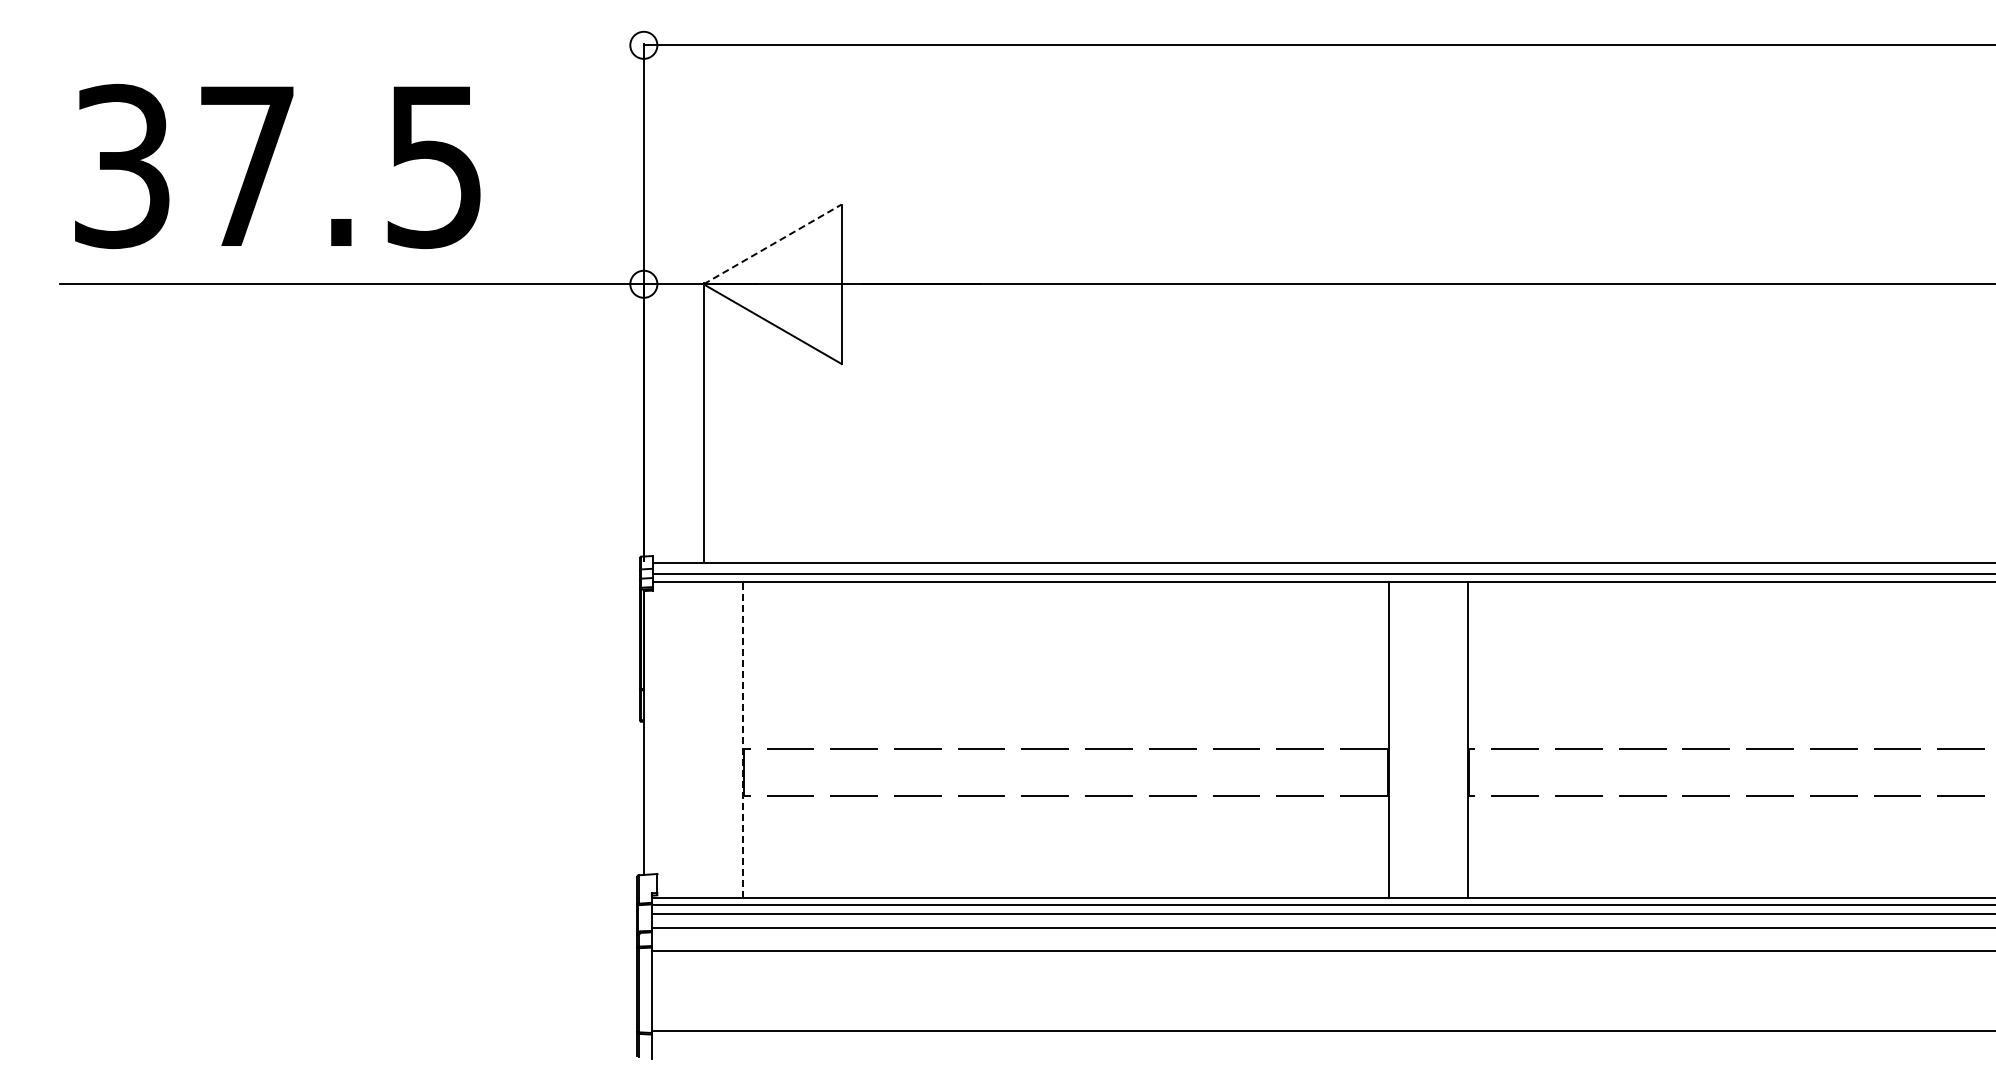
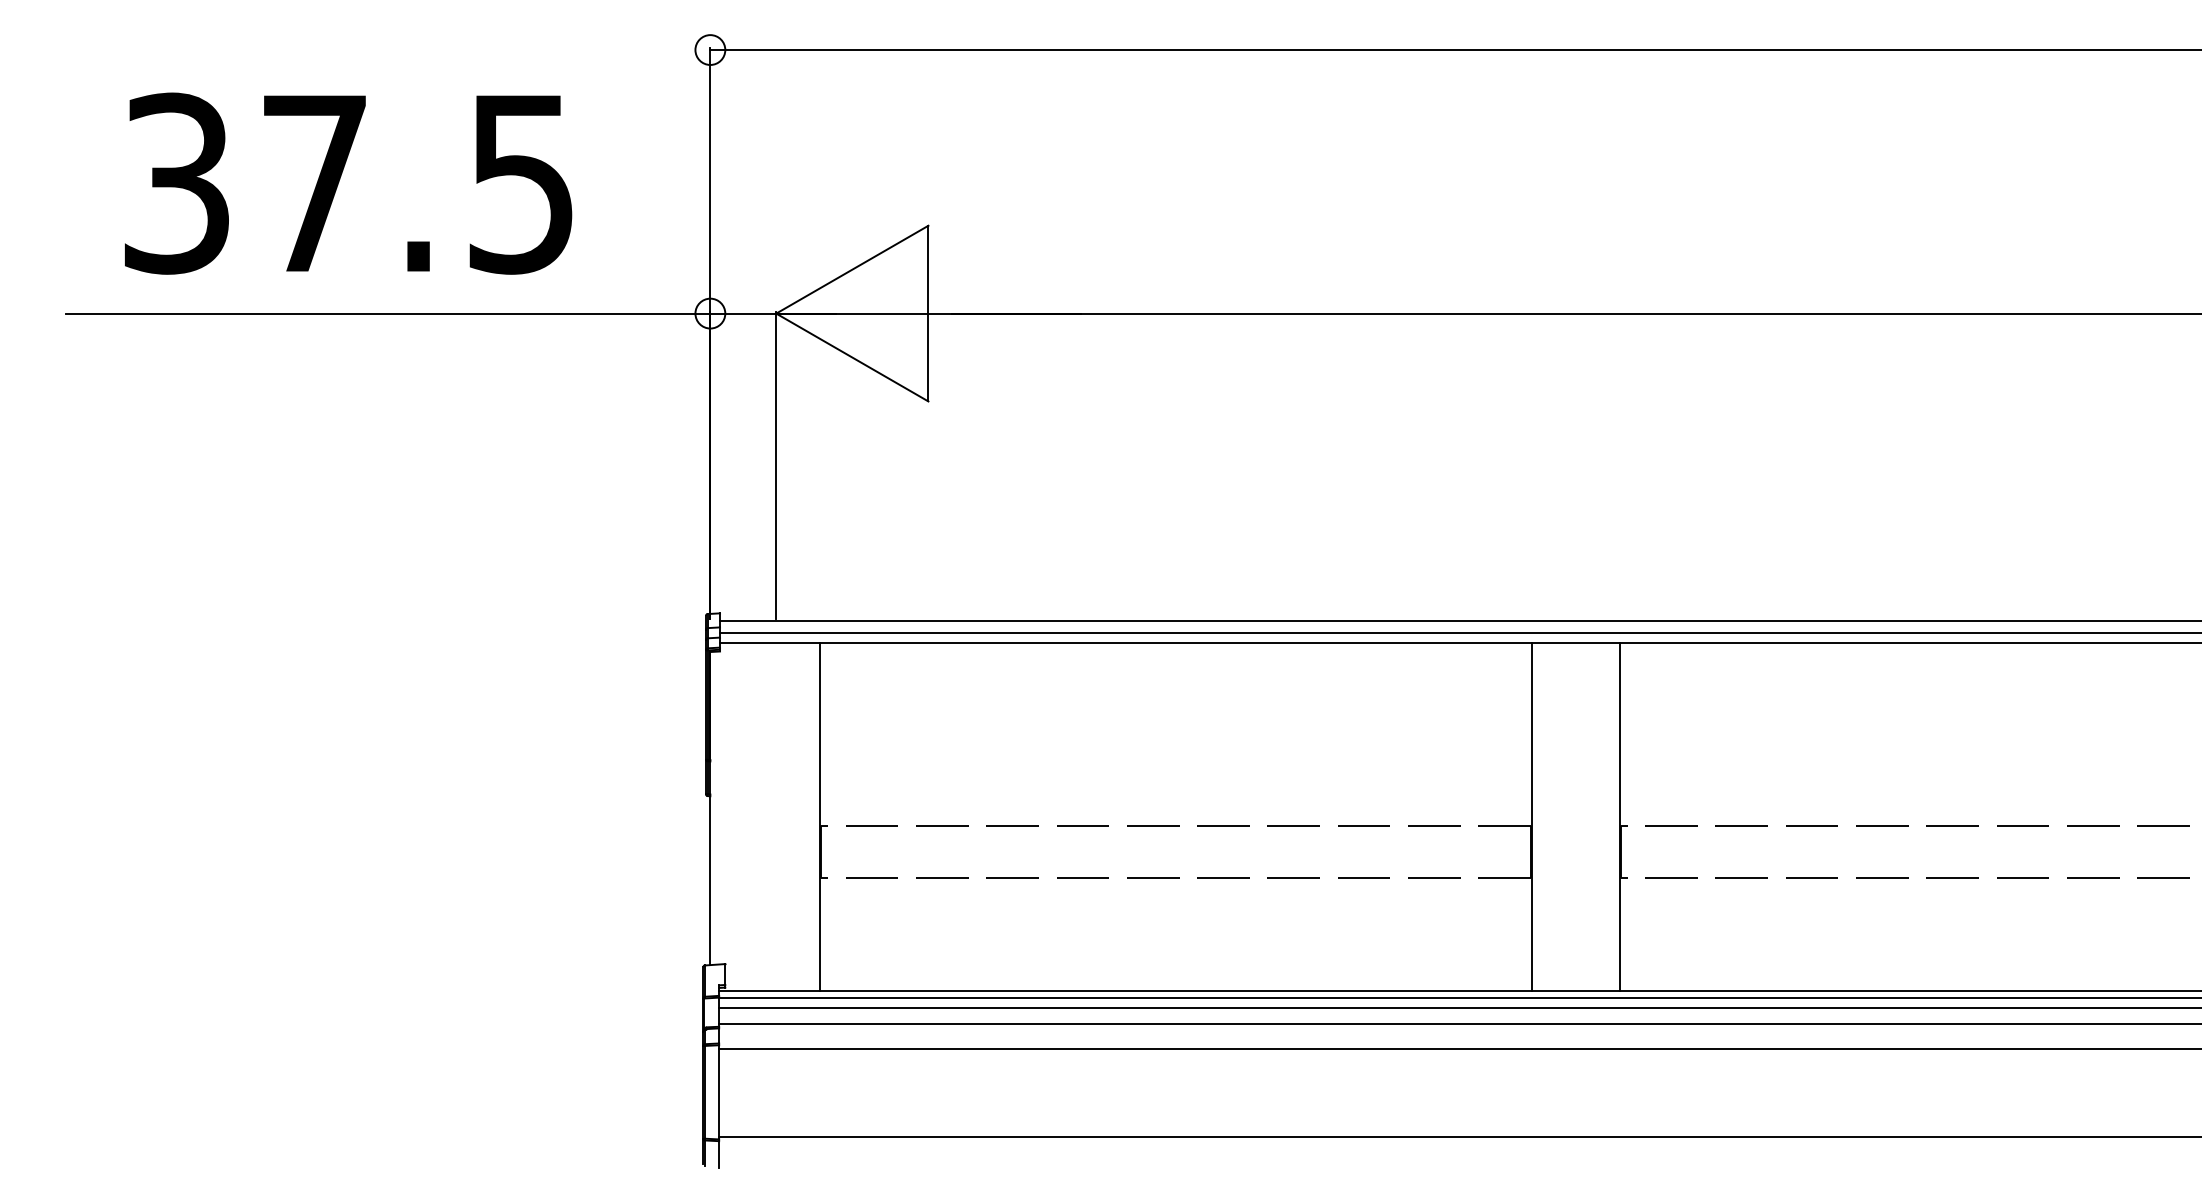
text: (277, 166) -> (348, 183), moved
line: (772, 244) -> (852, 269), dashed -> solid
line: (743, 740) -> (820, 816), dashed -> solid

